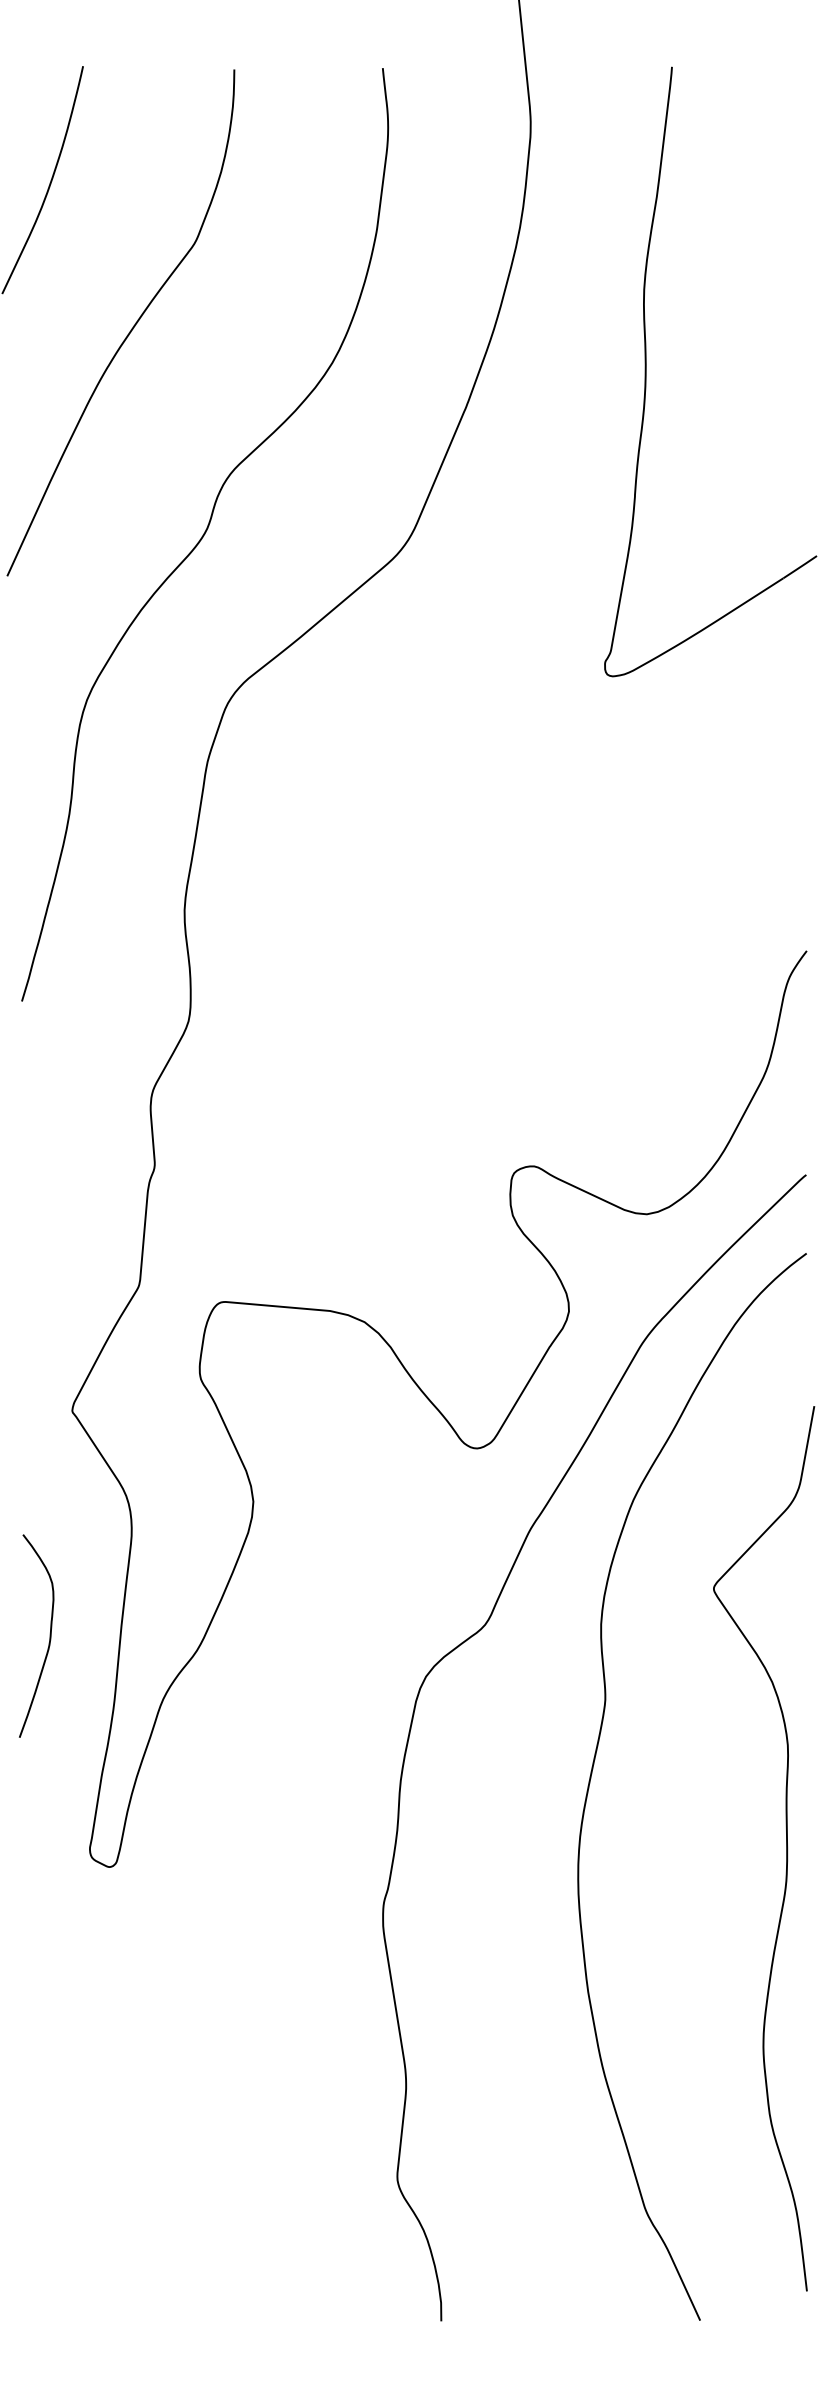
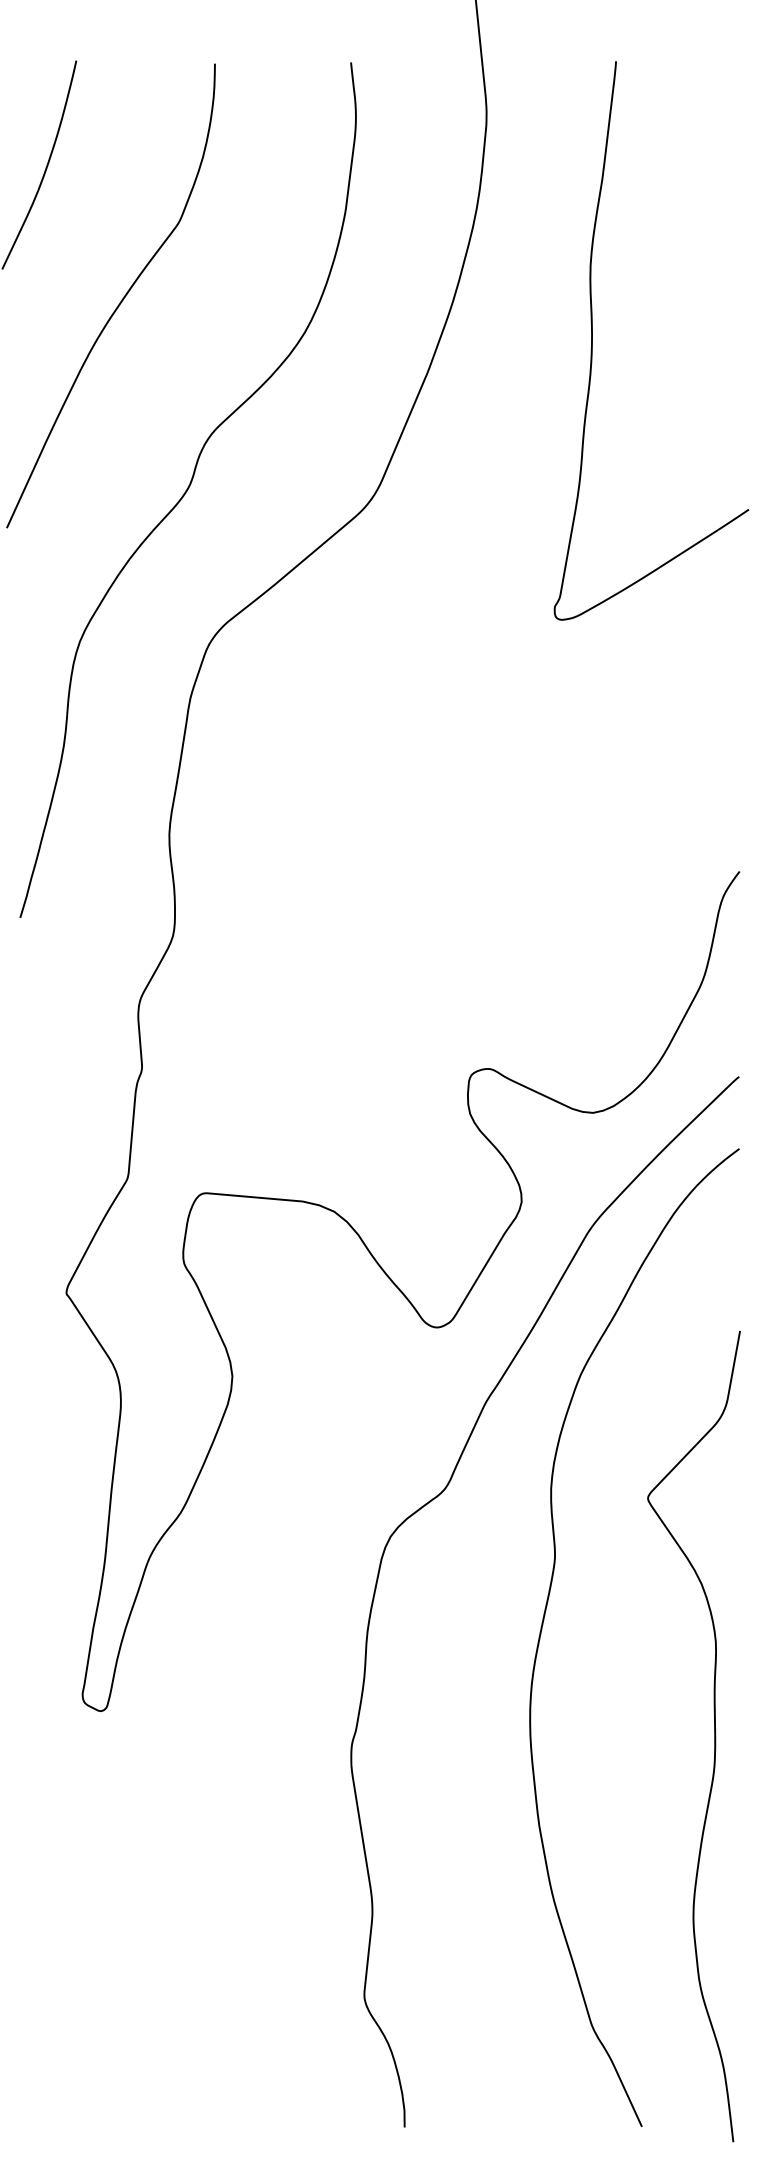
curve: (49, 1635) -> (45, 1498), removed
curve: (786, 1848) -> (714, 1736), moved

